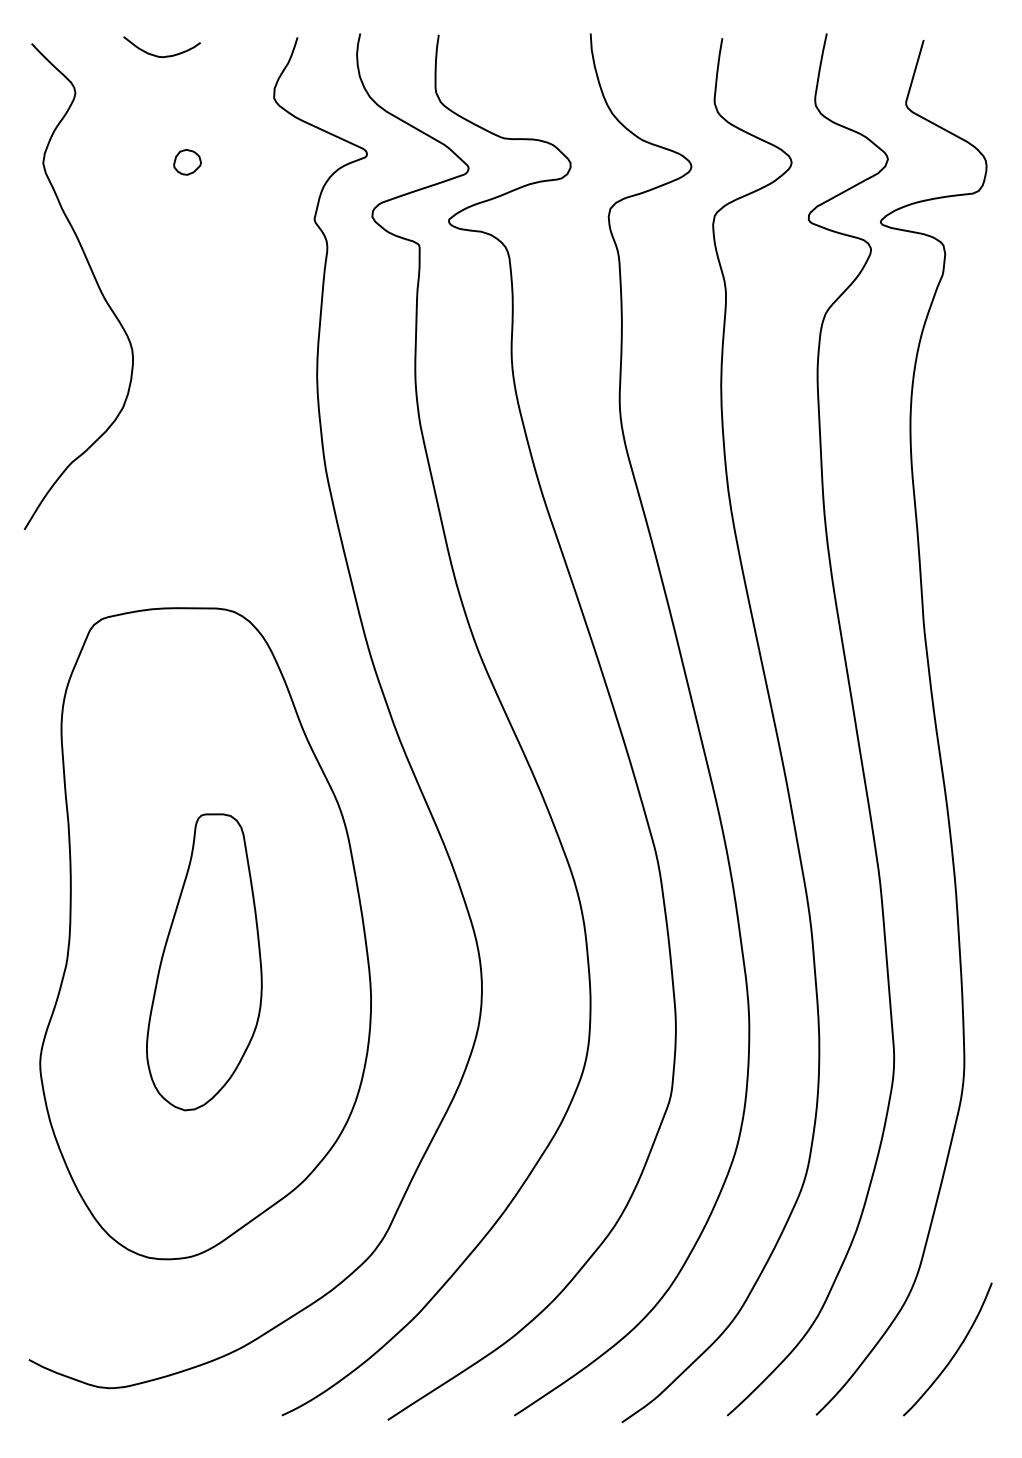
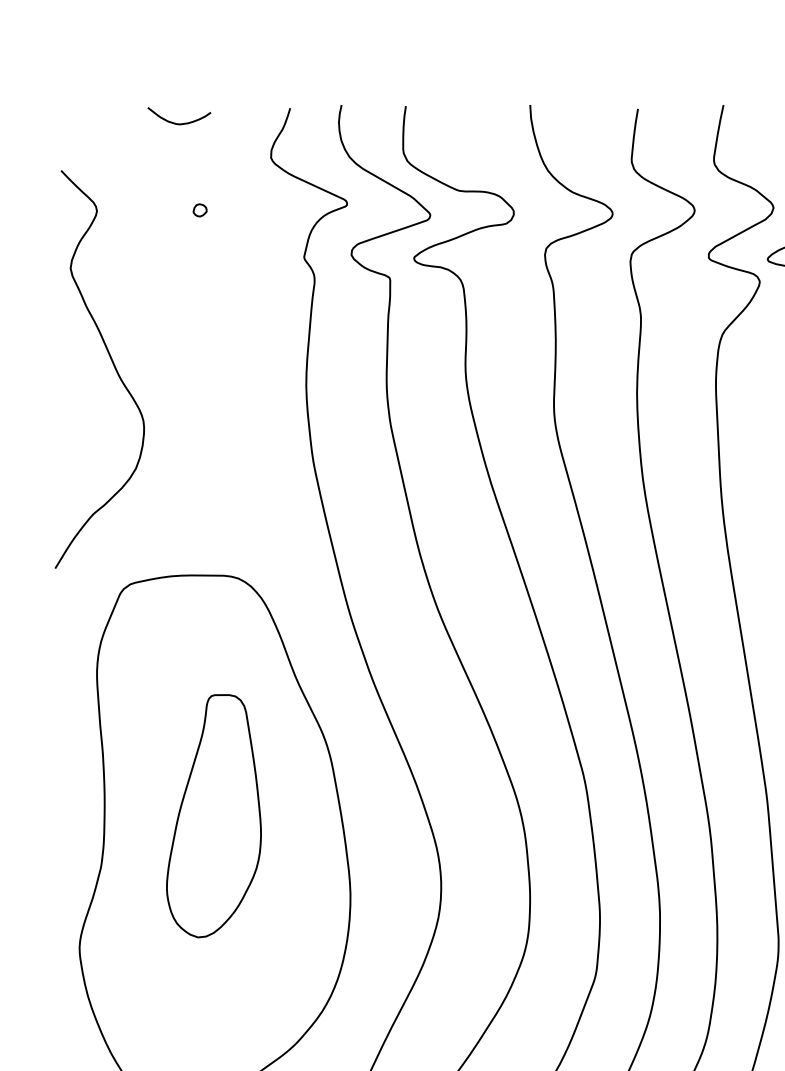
part: (187, 161) -> (200, 209), size x0.6
curve: (94, 279) -> (112, 363), moved
part: (204, 962) -> (214, 816), moved

